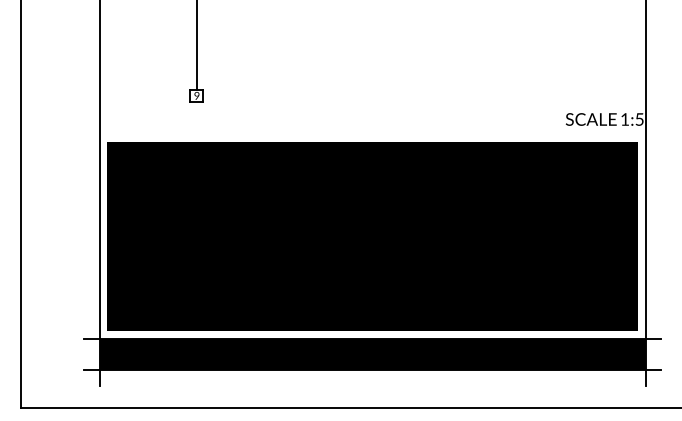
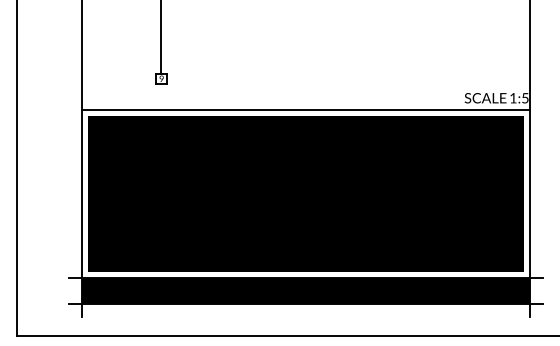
line: (372, 133) -> (305, 109), added

